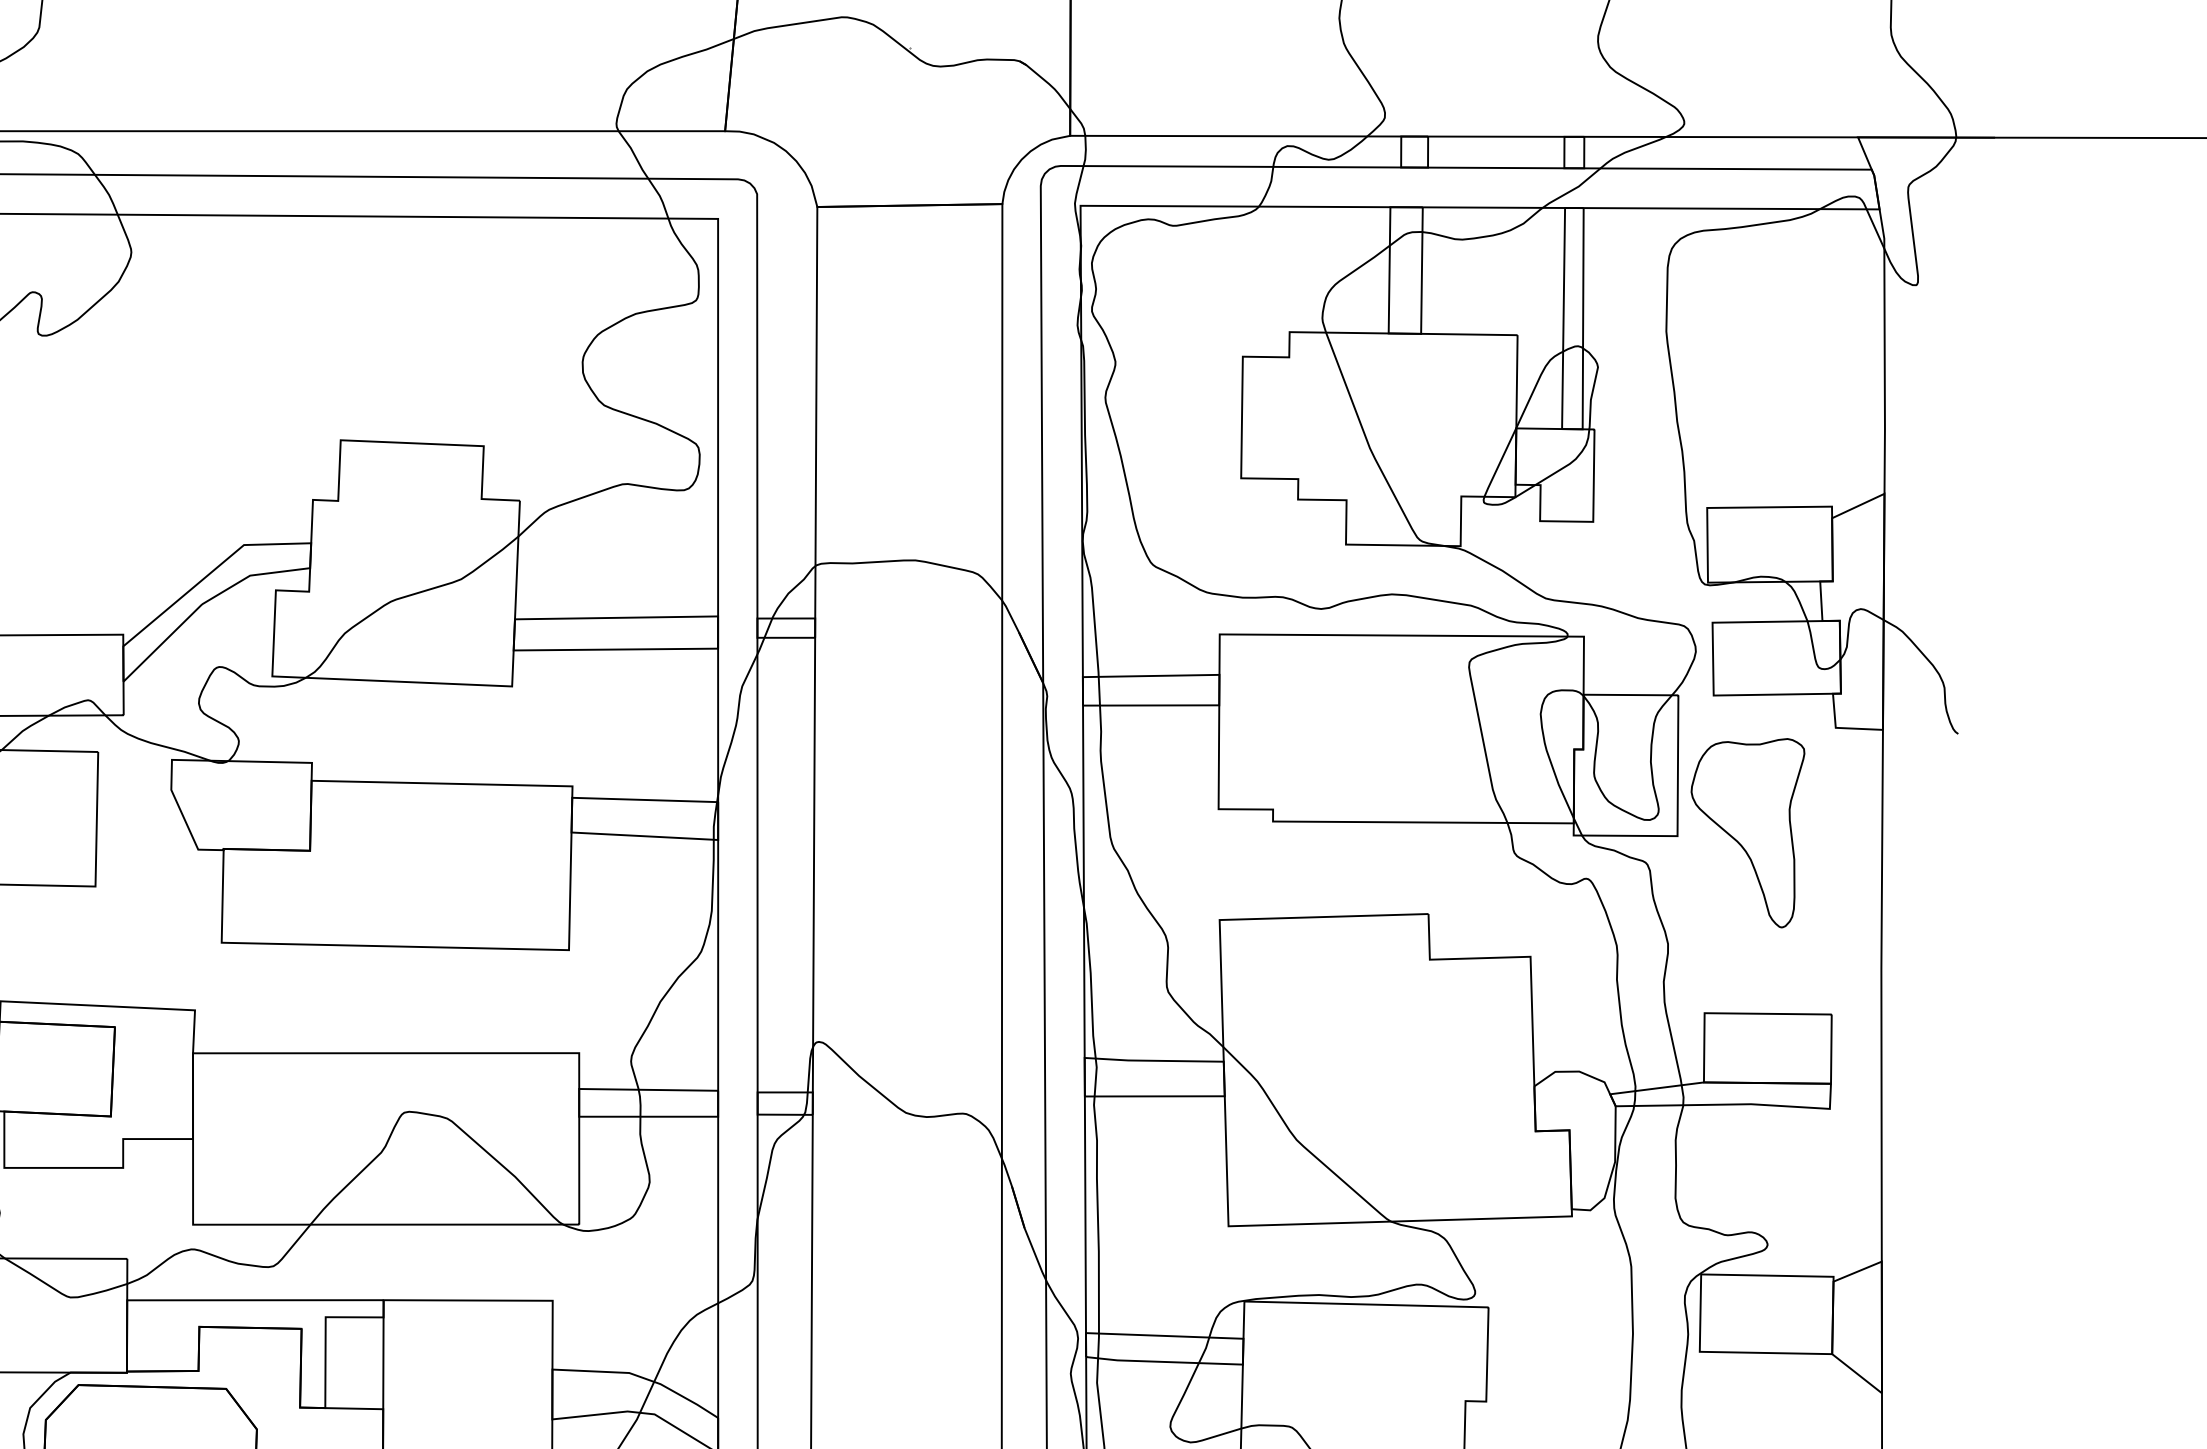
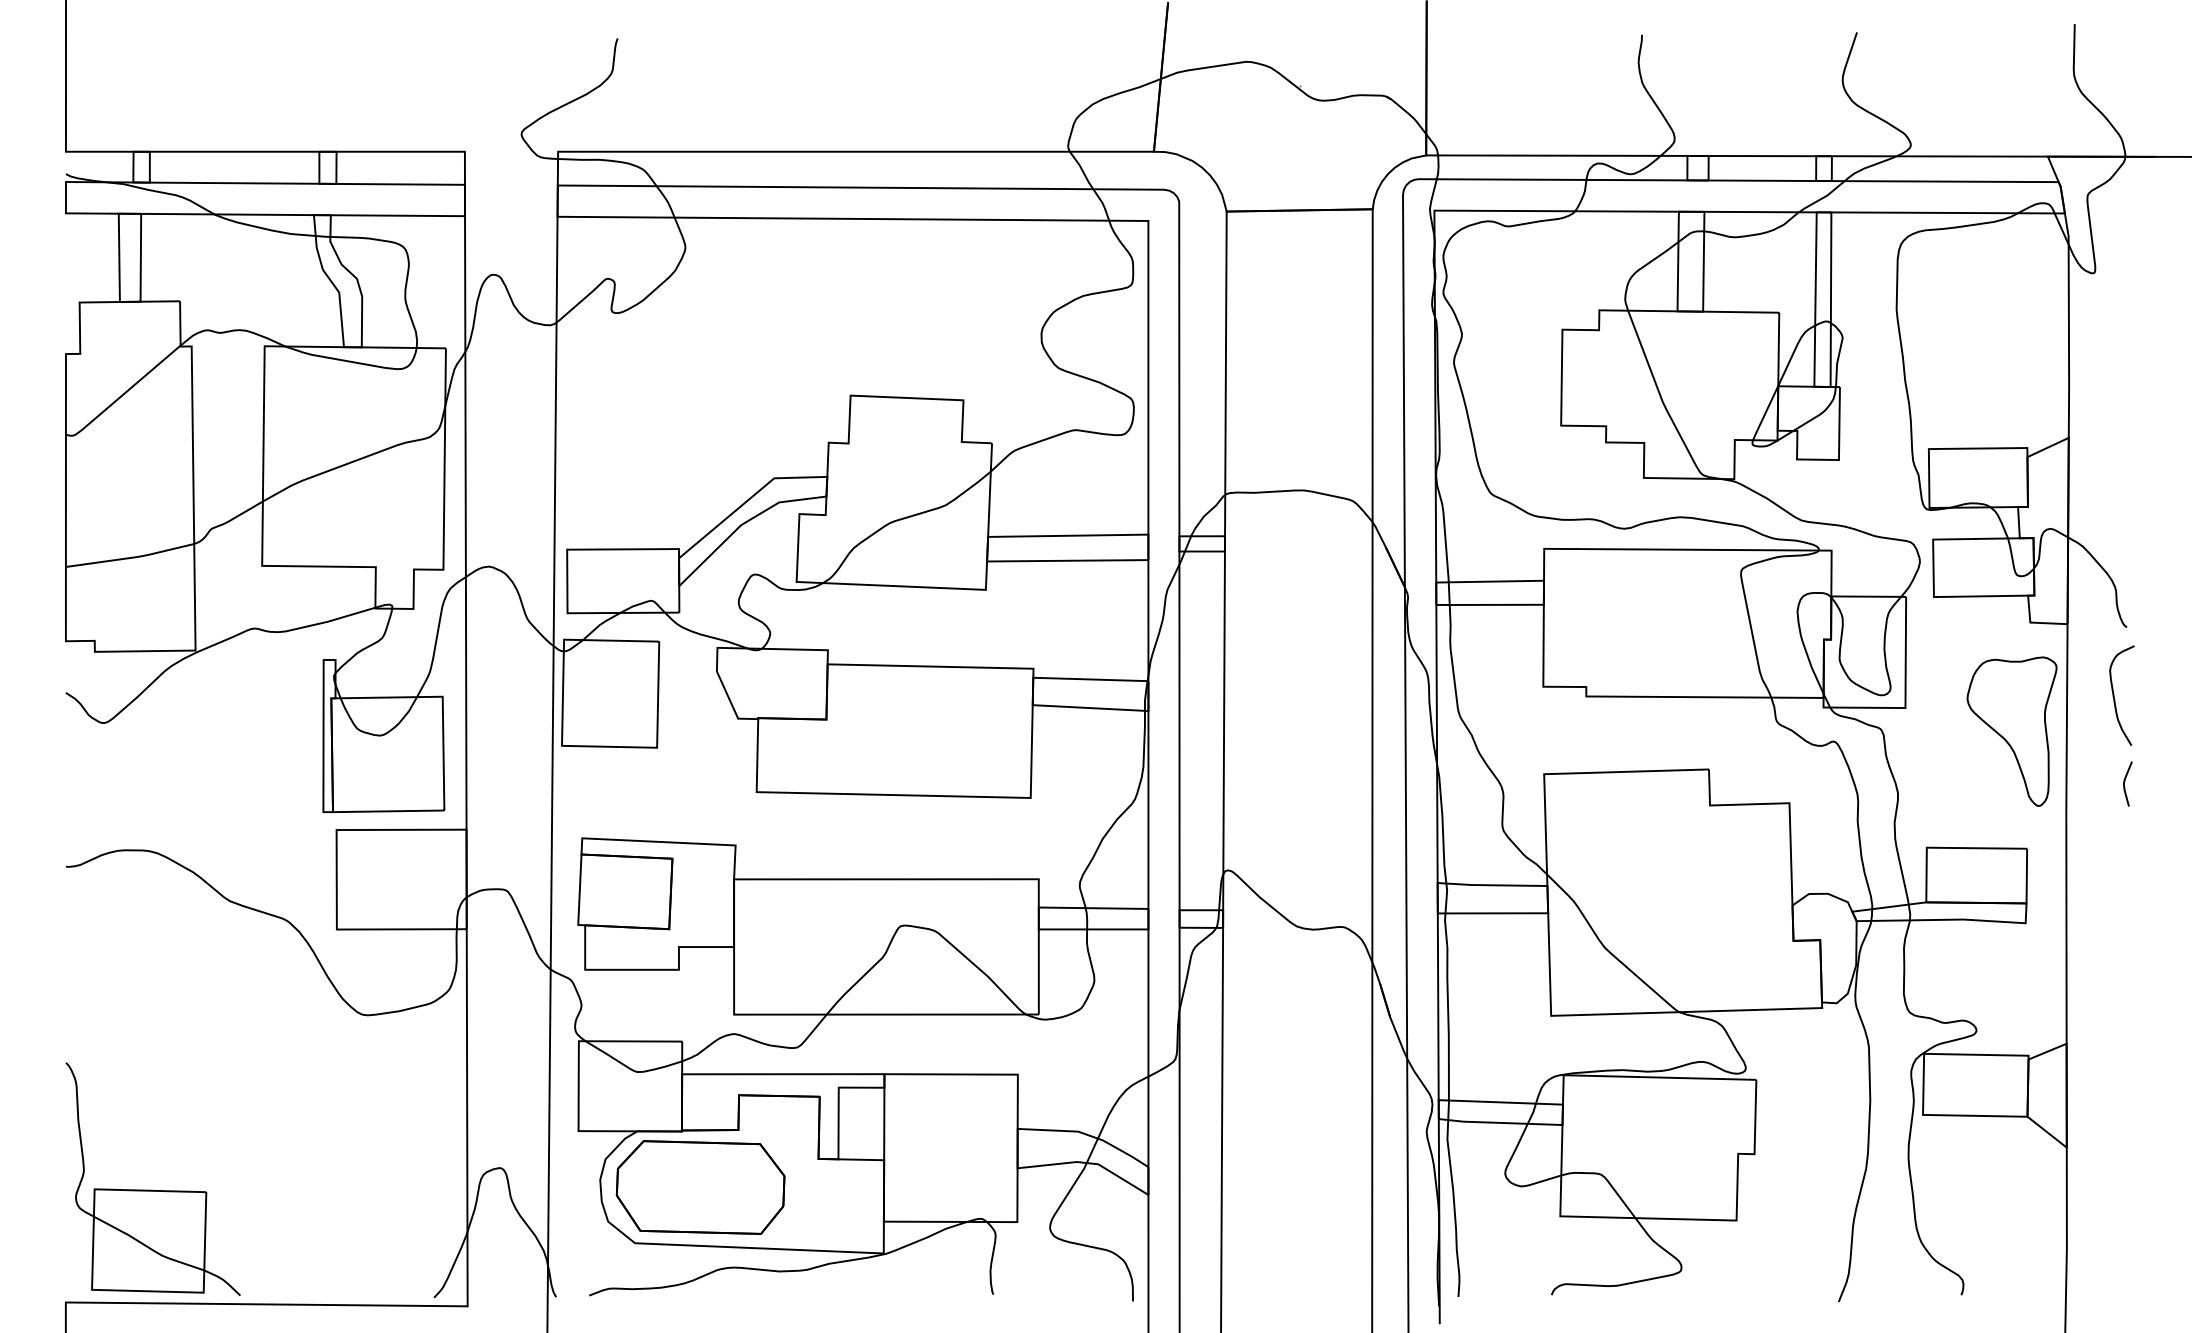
curve: (1942, 820) -> (2114, 695), added
part: (1747, 832) -> (2011, 731), moved
curve: (1956, 929) -> (2125, 781), added

